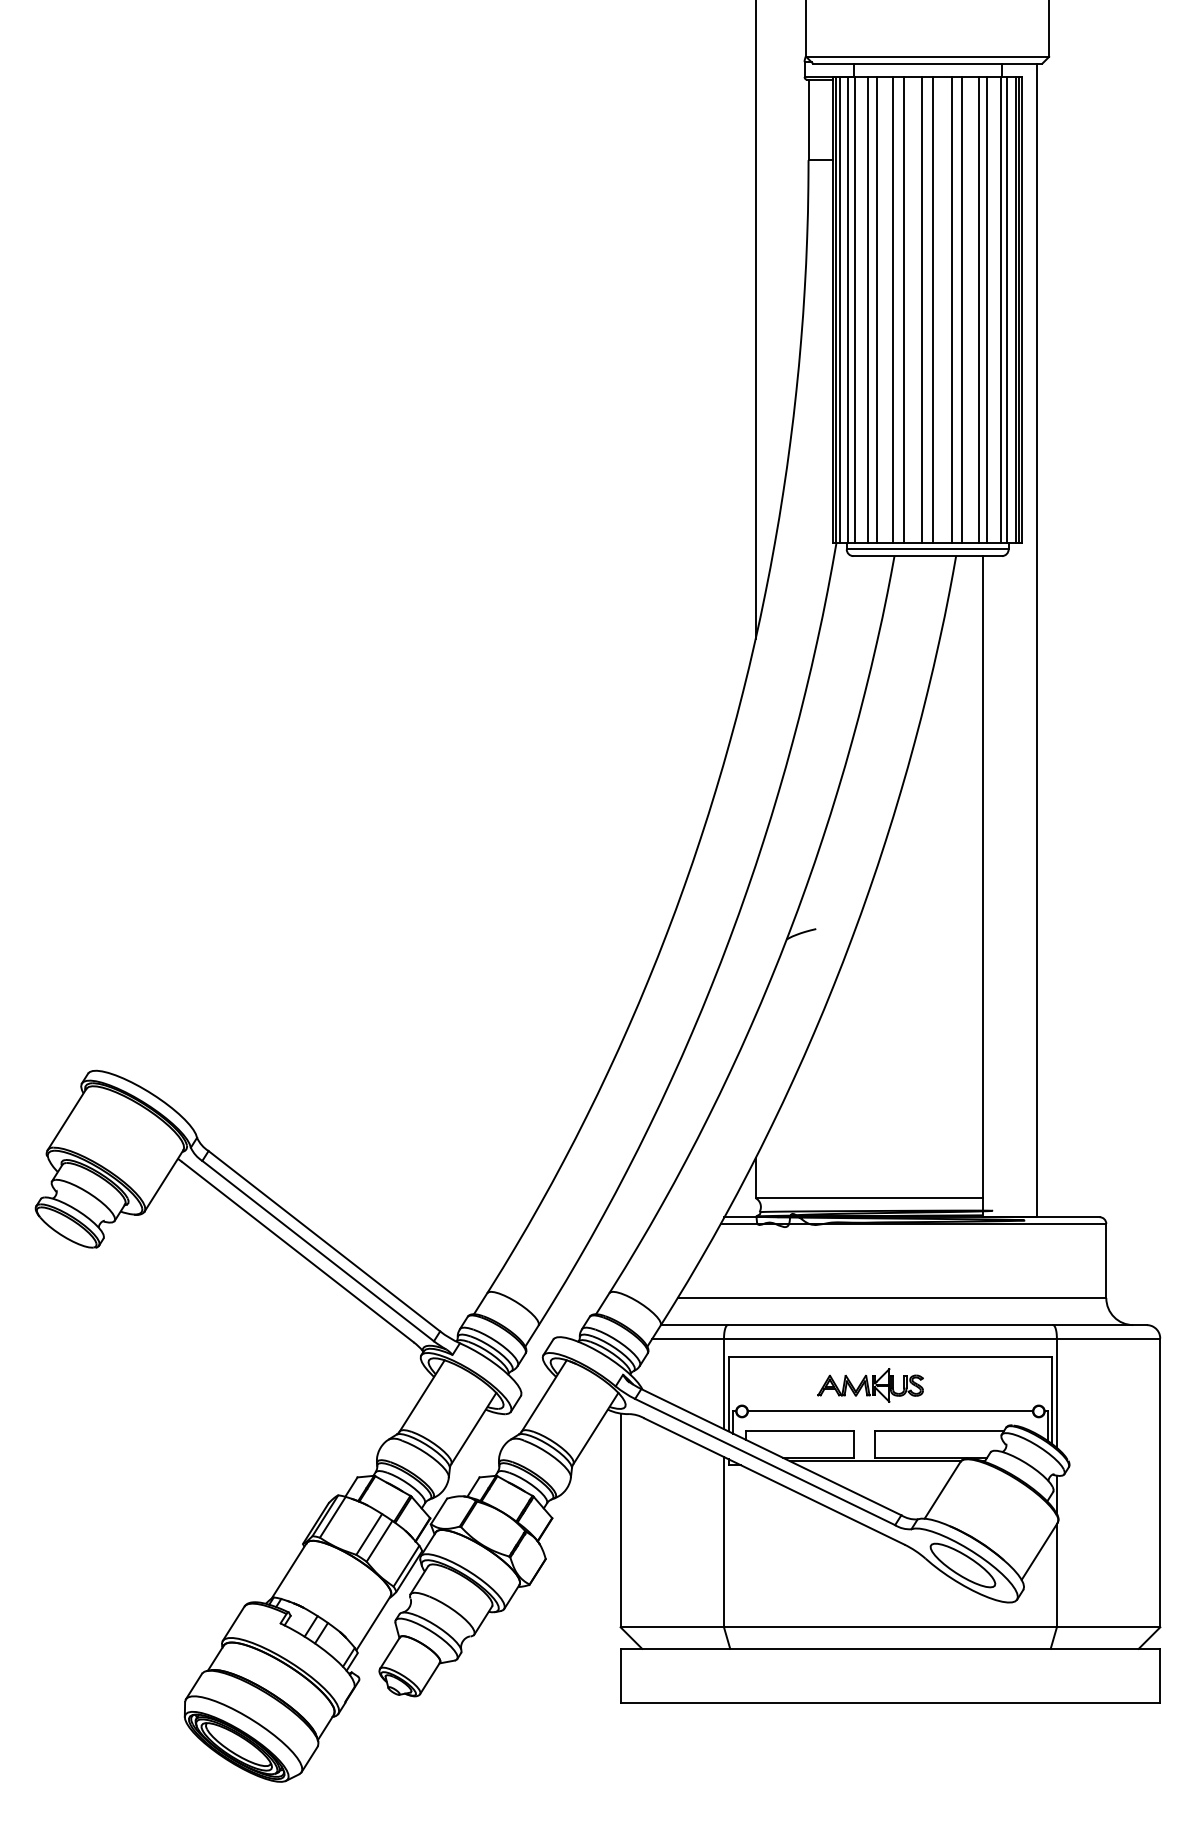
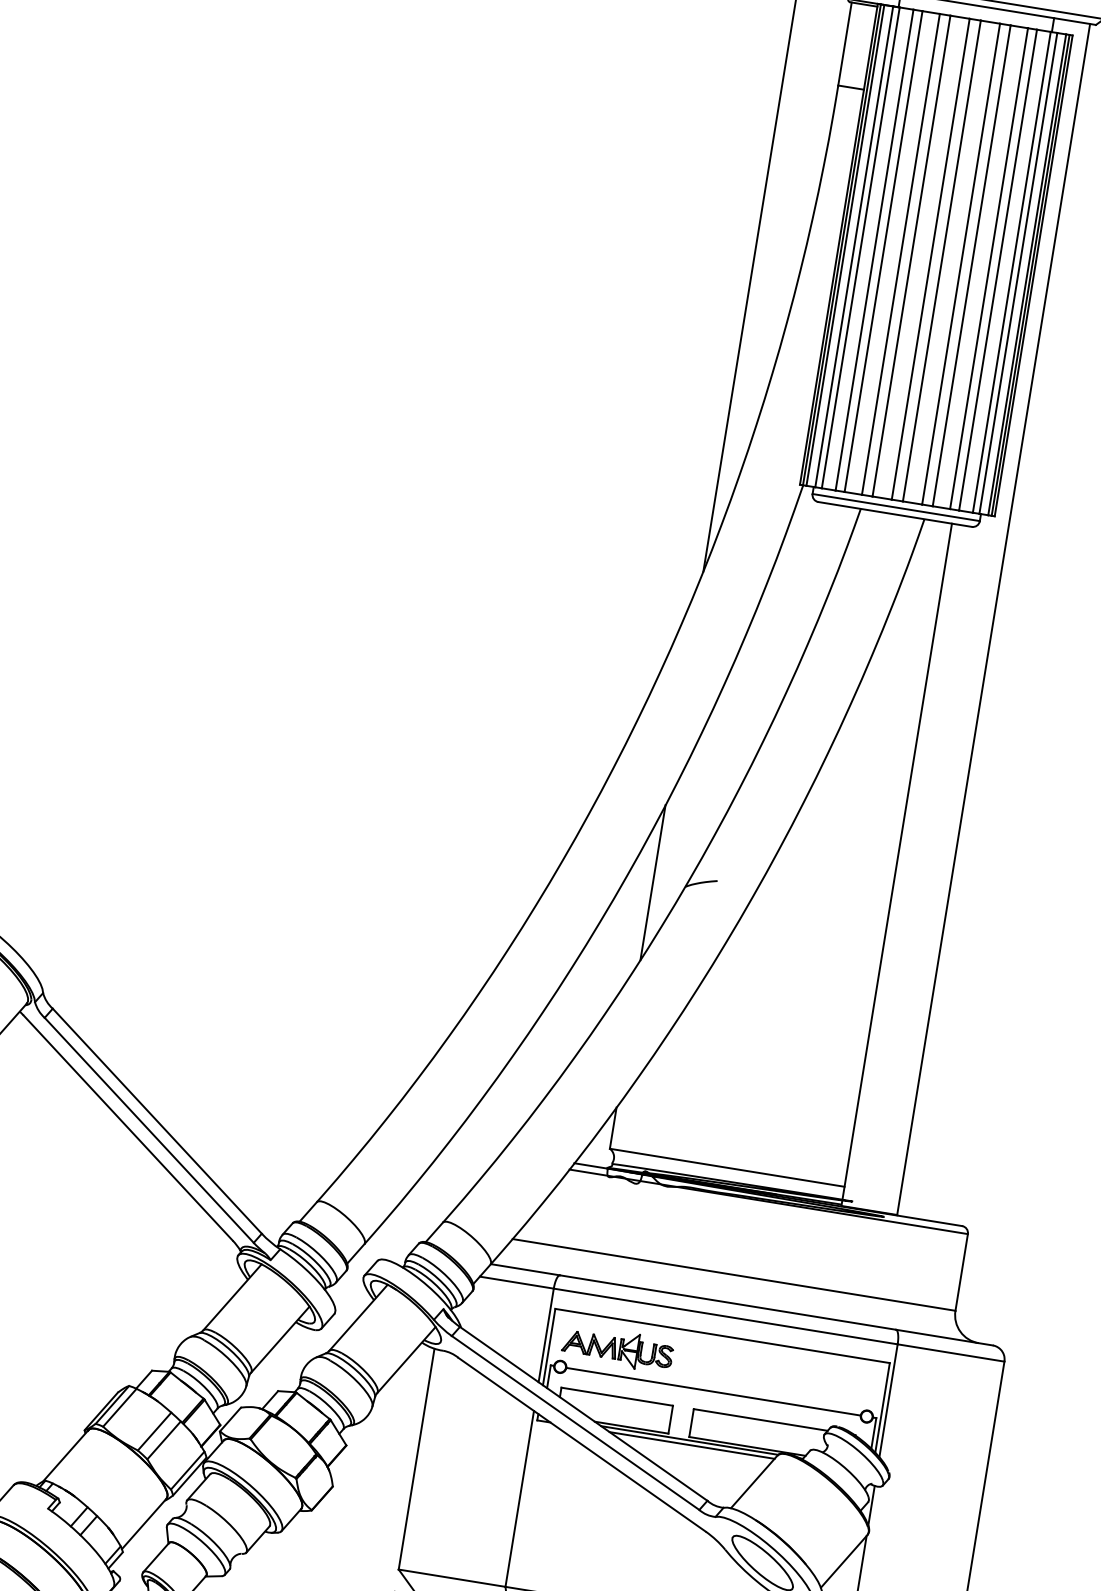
line: (755, 940) -> (652, 882), added
part: (870, 1385) -> (617, 1348), moved
line: (878, 1465) -> (692, 1445), added

